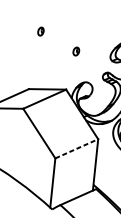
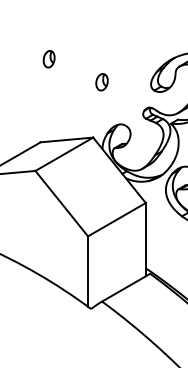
part: (40, 31) -> (48, 59), size x1.43
part: (75, 51) -> (101, 82), size x1.43
line: (77, 148) -> (117, 219), dashed -> solid

